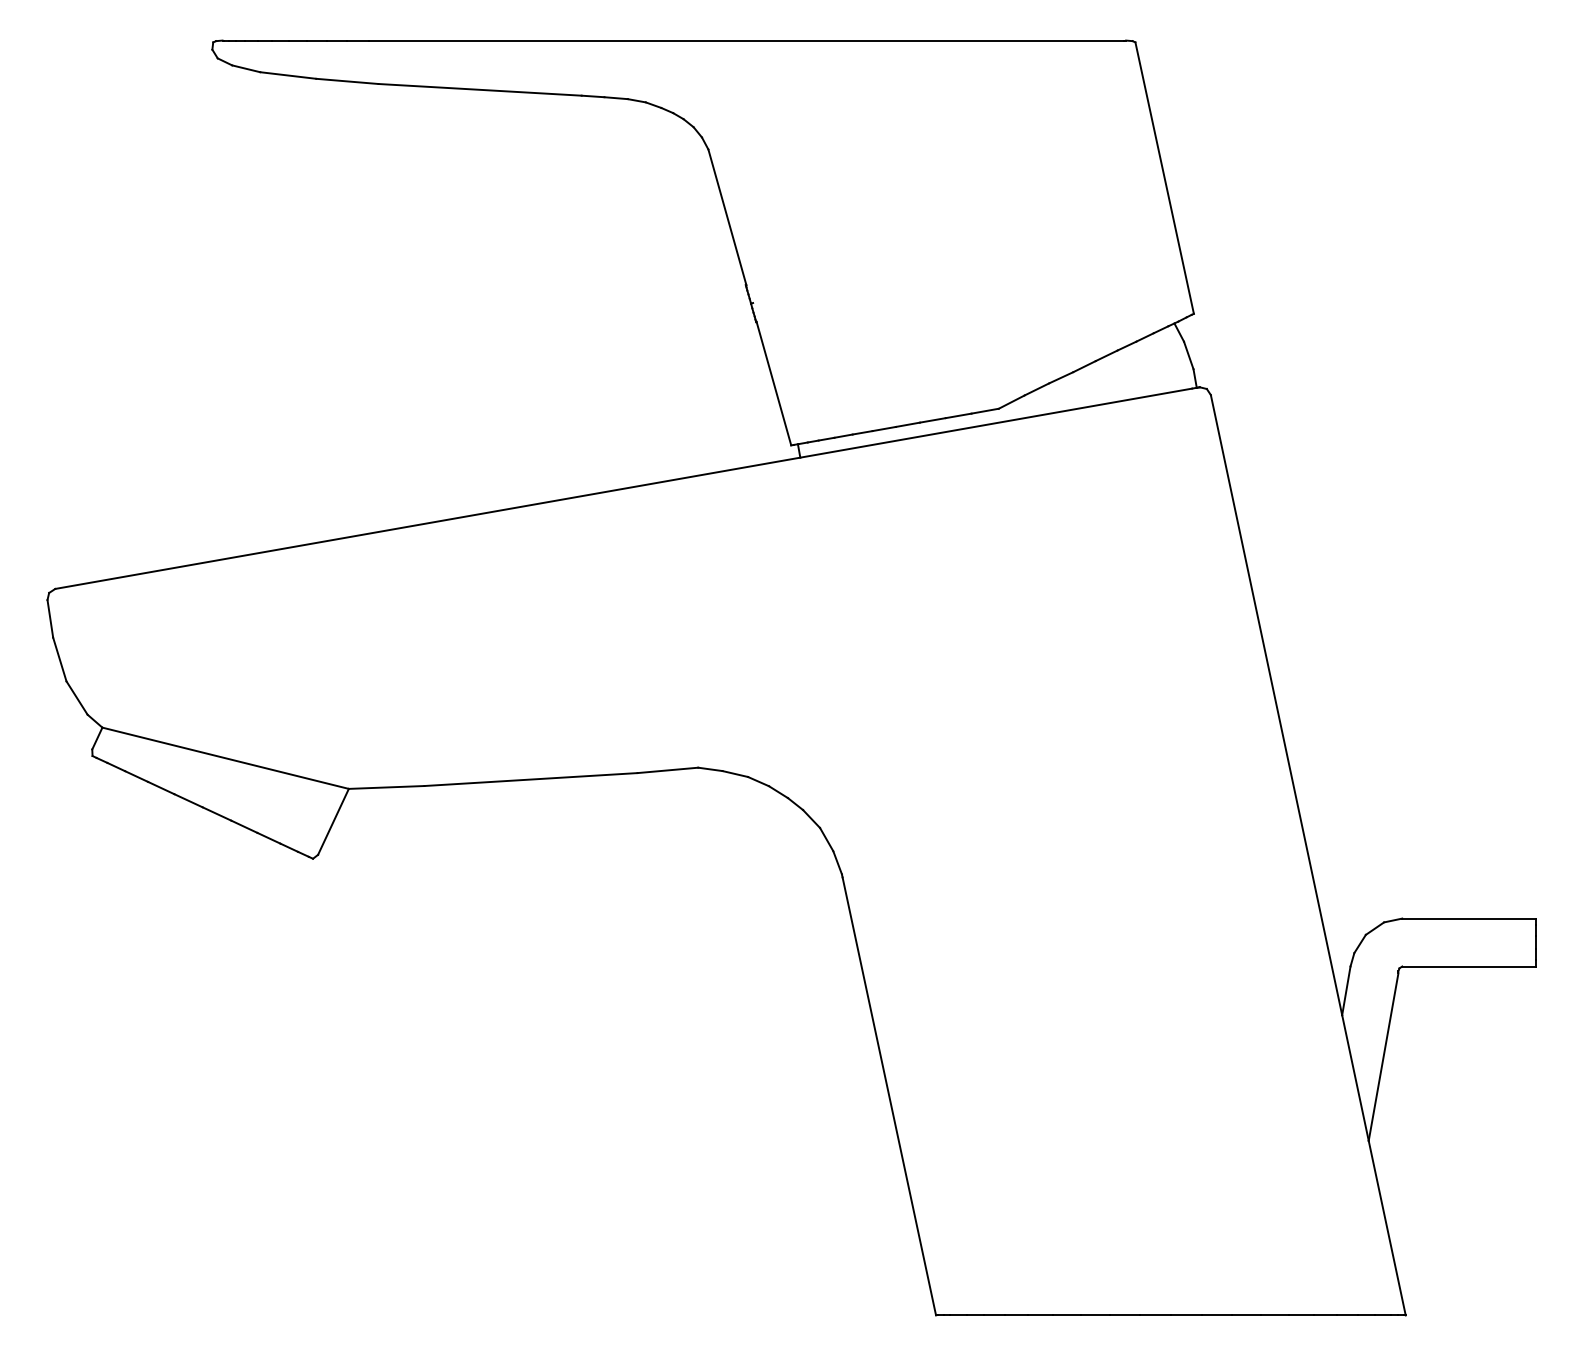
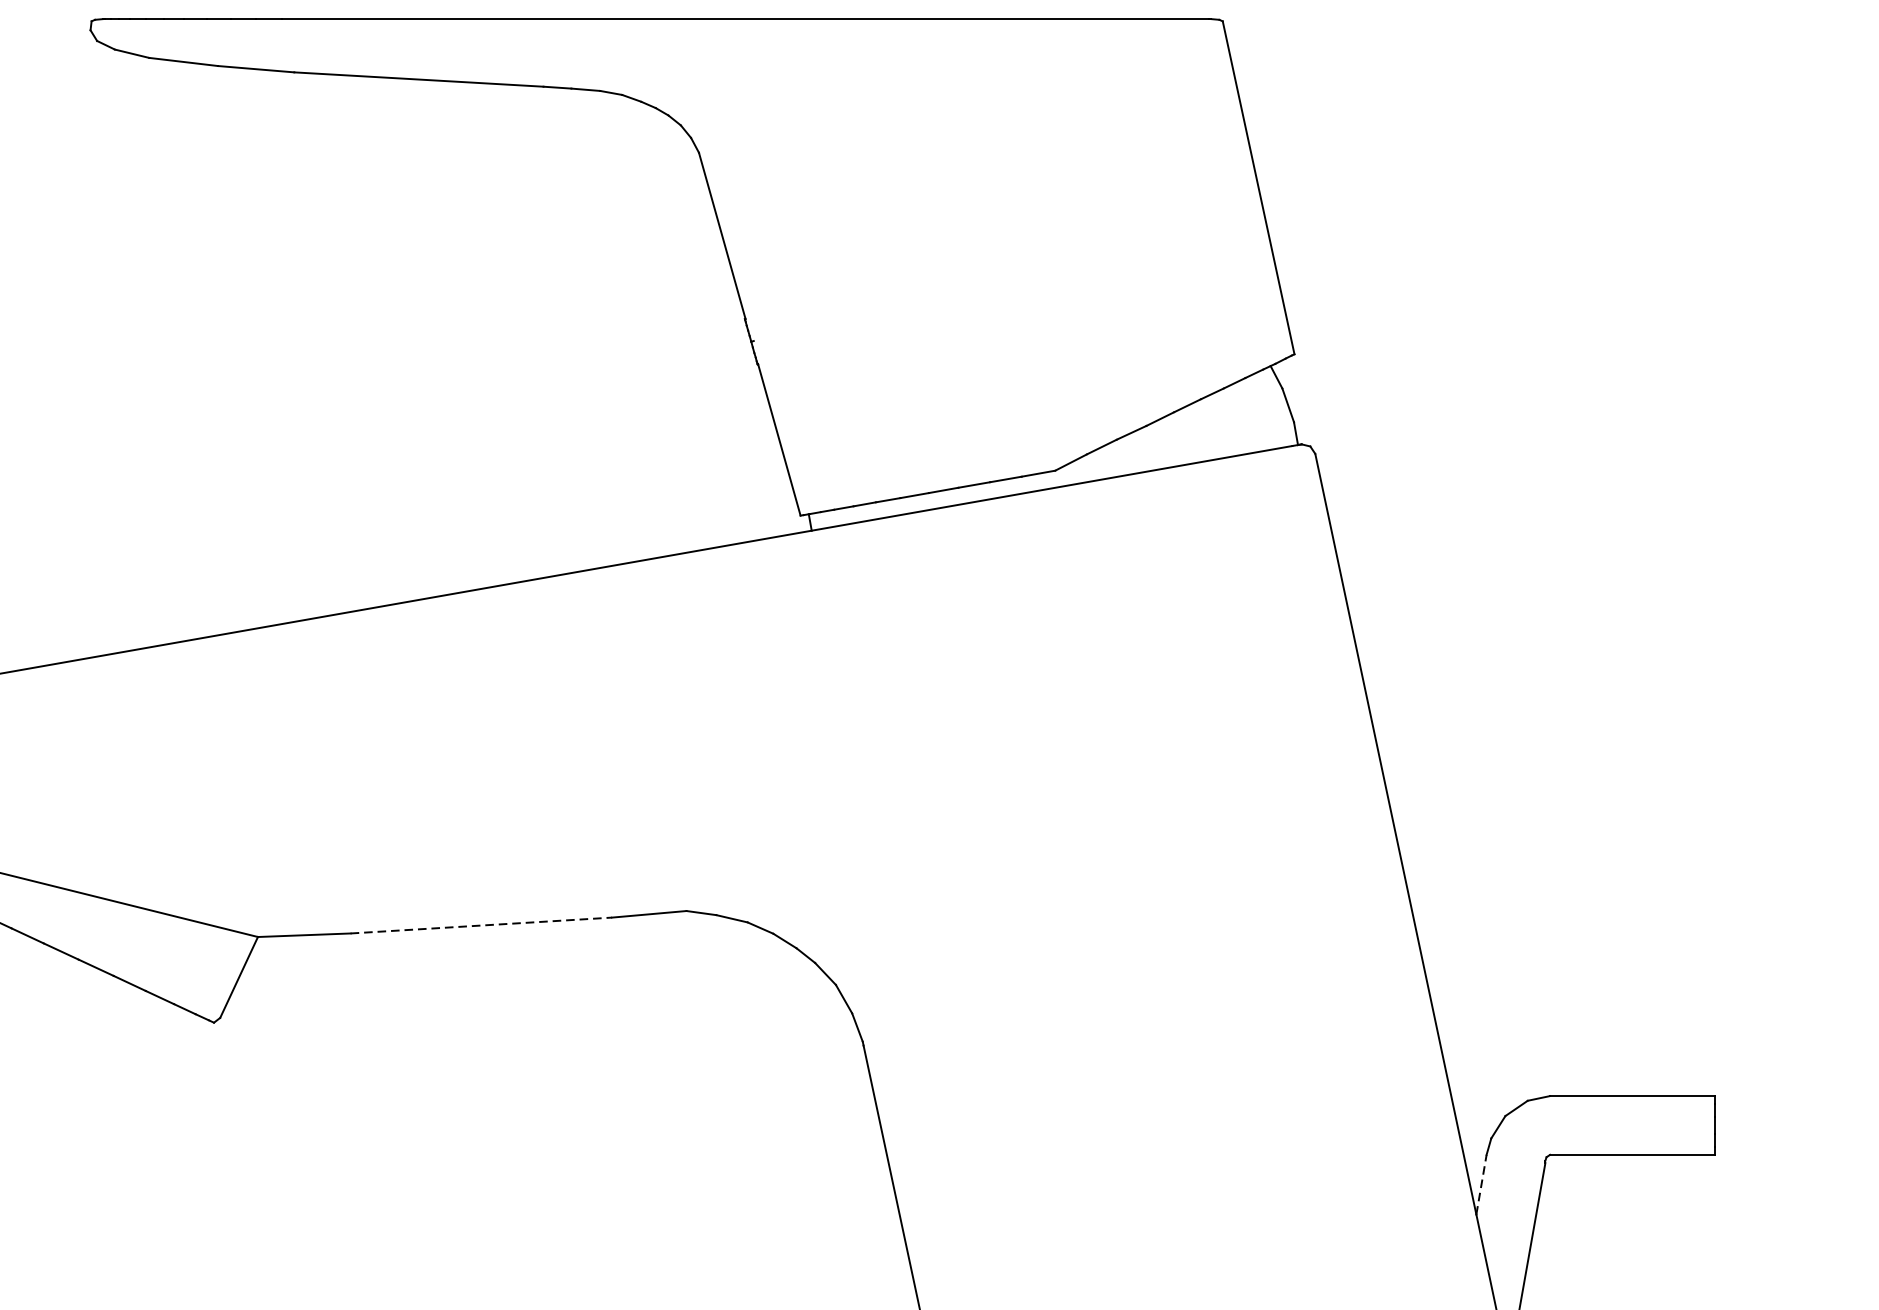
line: (530, 779) -> (480, 925), solid -> dashed
line: (1346, 990) -> (1481, 1184), solid -> dashed

